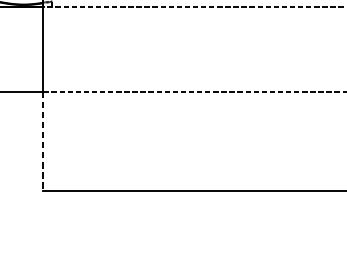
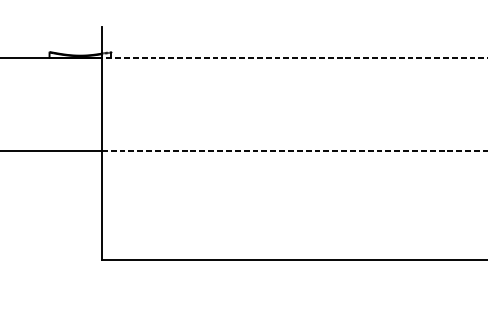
line: (43, 142) -> (101, 206), dashed -> solid

